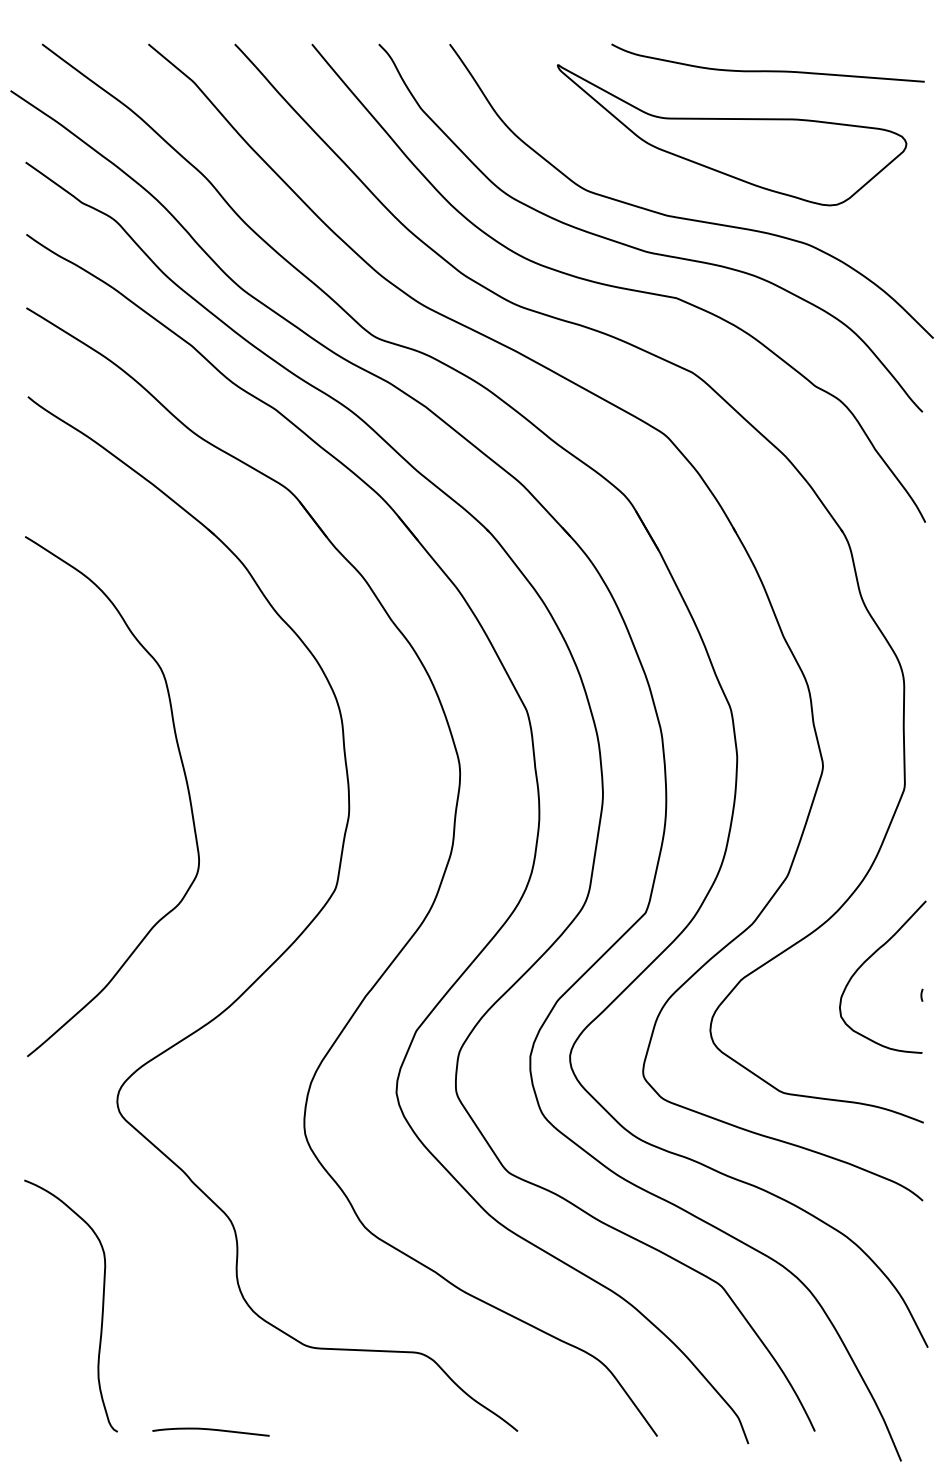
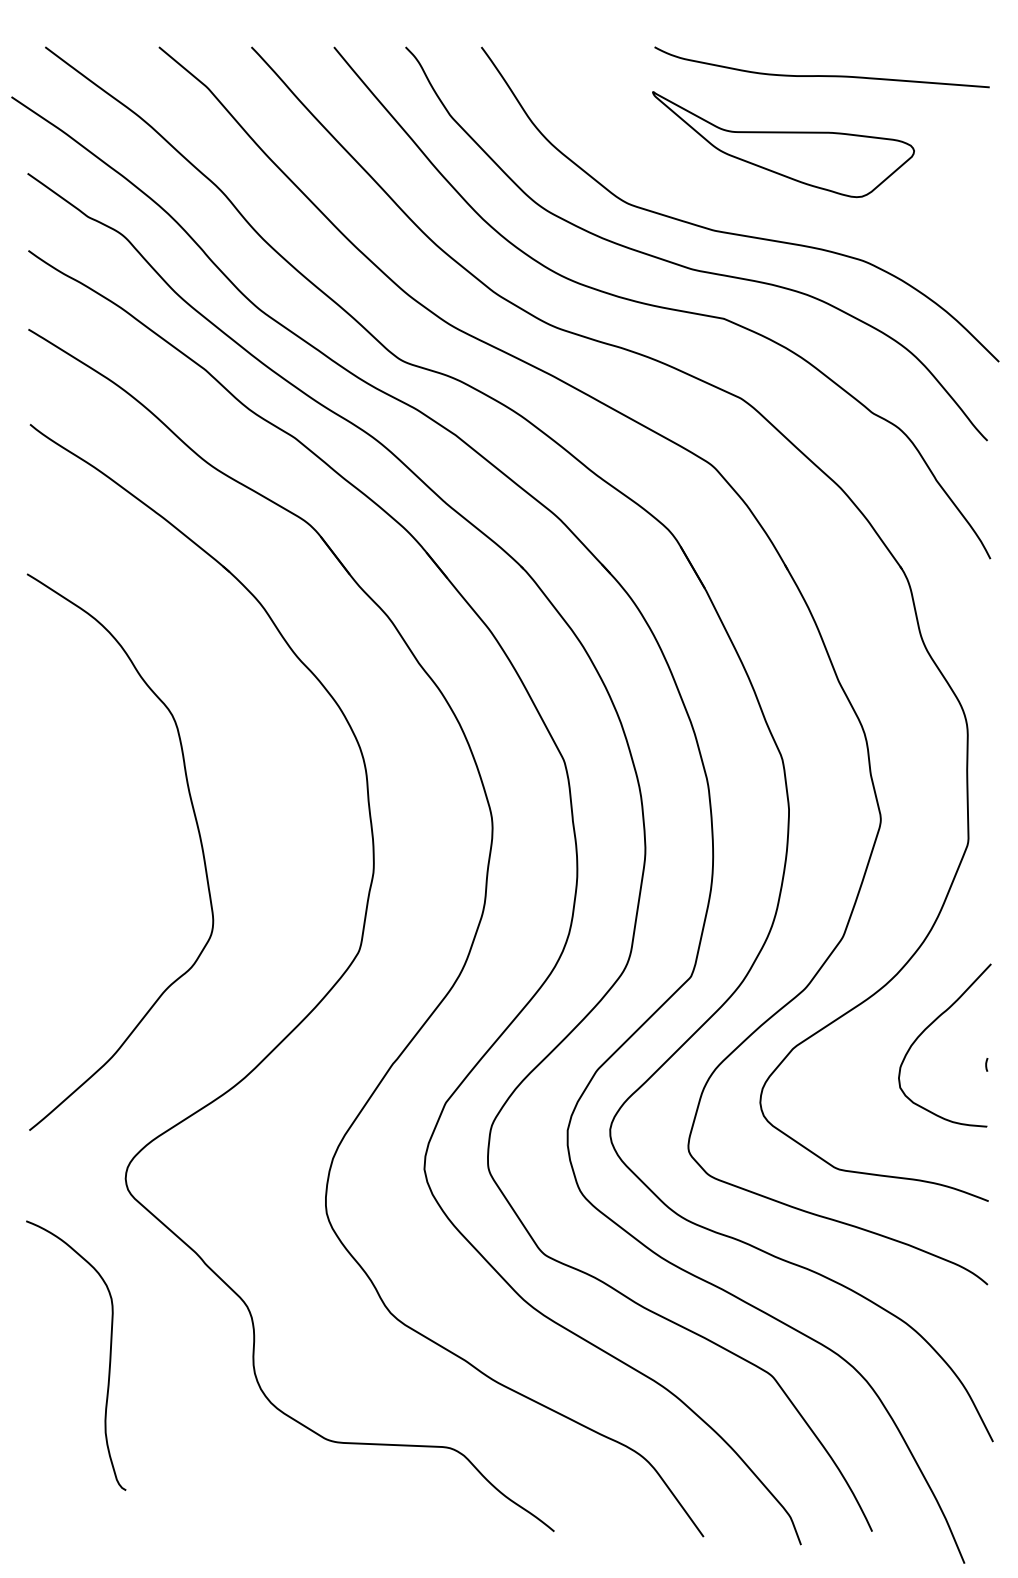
part: (731, 135) -> (782, 144), size x0.7
curve: (101, 1312) -> (108, 1362), moved
curve: (210, 1430) -> (225, 1530), removed

